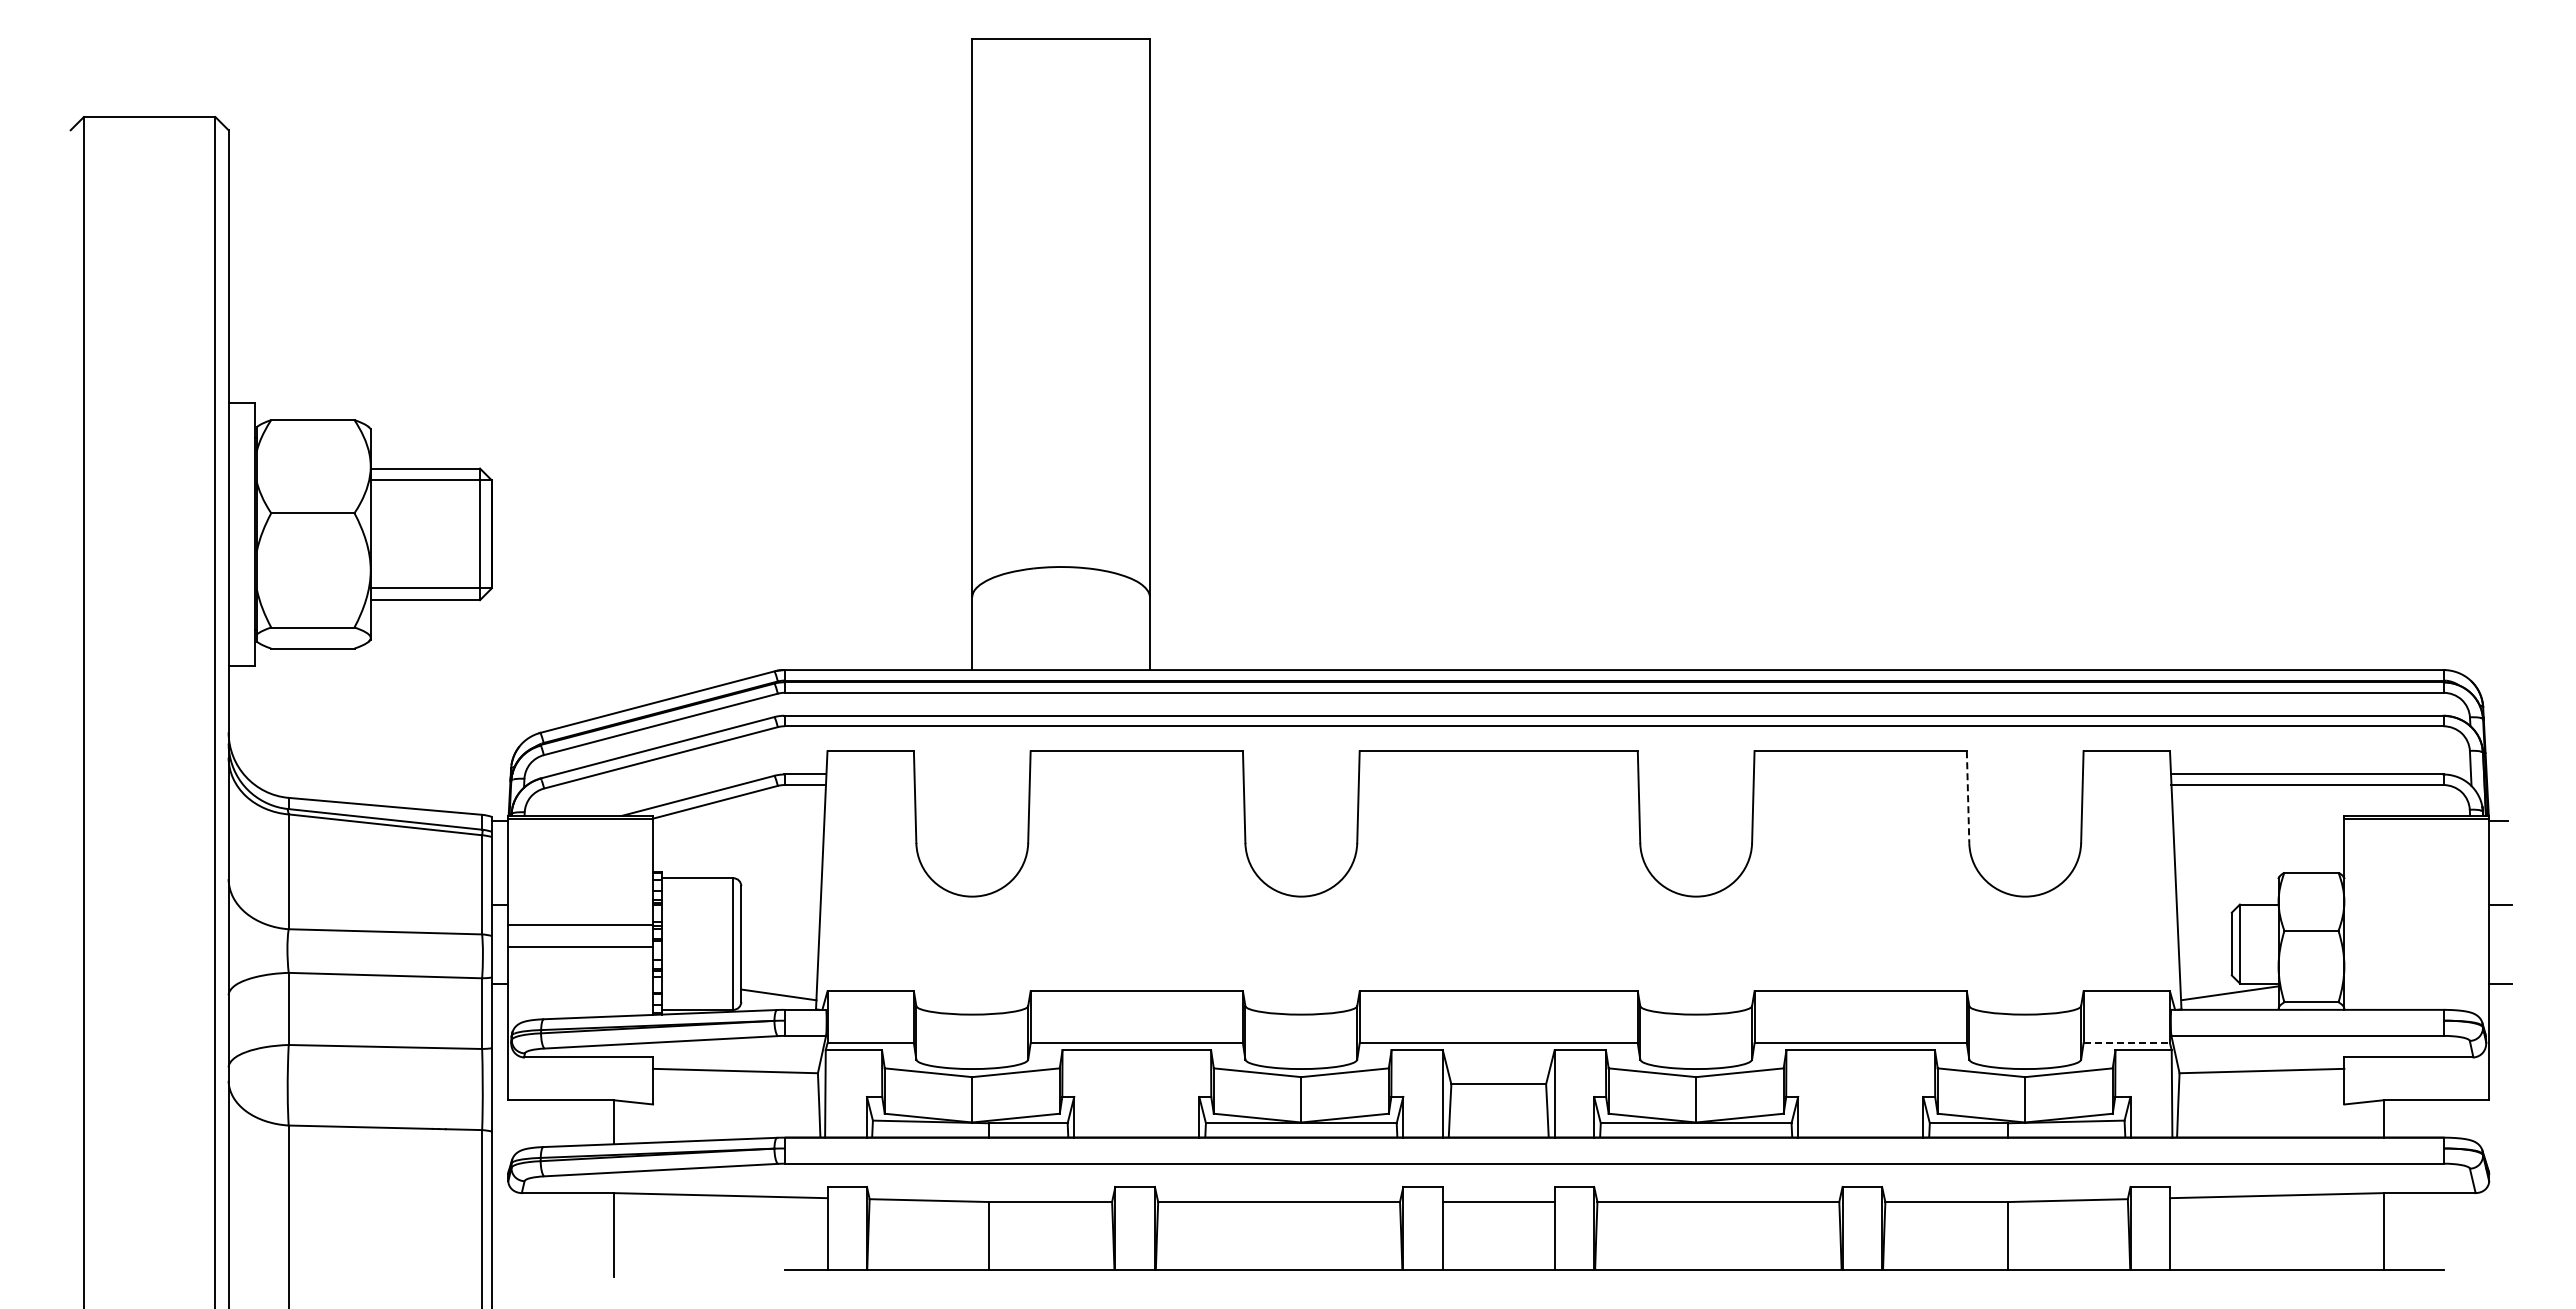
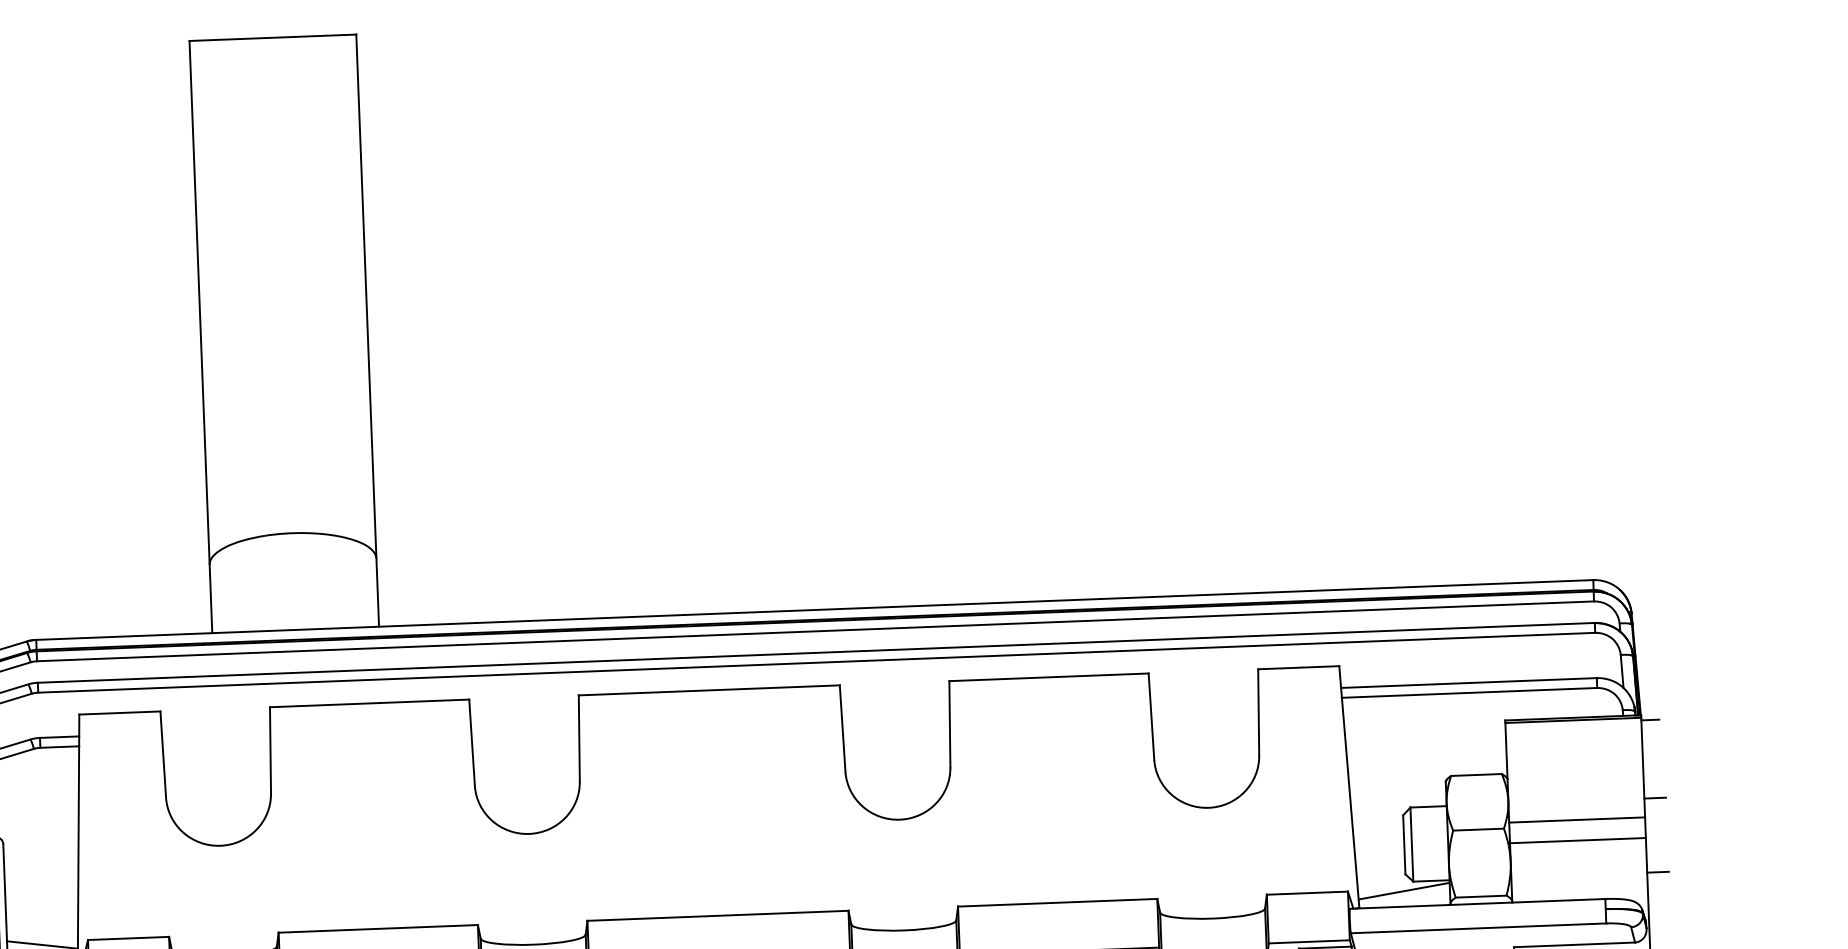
line: (1968, 797) -> (1151, 716), dashed -> solid
line: (2416, 924) -> (1576, 819), added
line: (2416, 946) -> (1577, 840), added
line: (2127, 1043) -> (1309, 941), dashed -> solid

